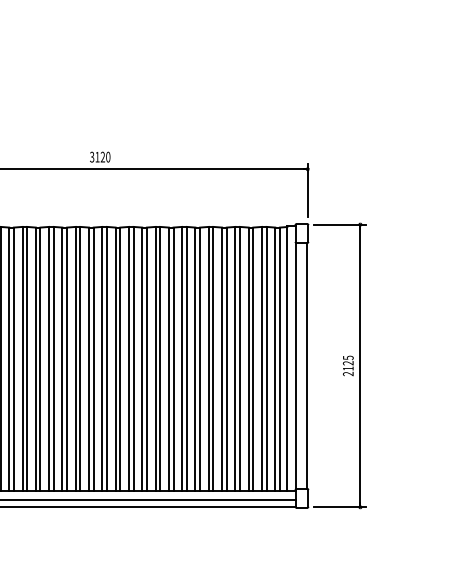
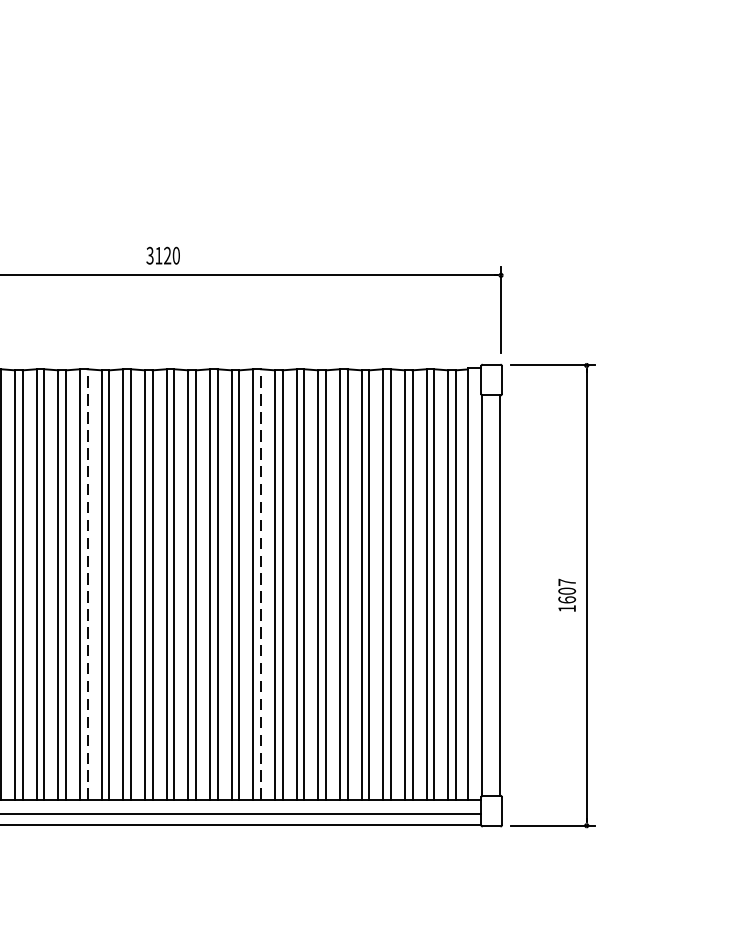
line: (53, 358) -> (87, 583), solid -> dashed
line: (160, 358) -> (261, 583), solid -> dashed
text: (347, 365) -> (565, 594), 2125 -> 1607

